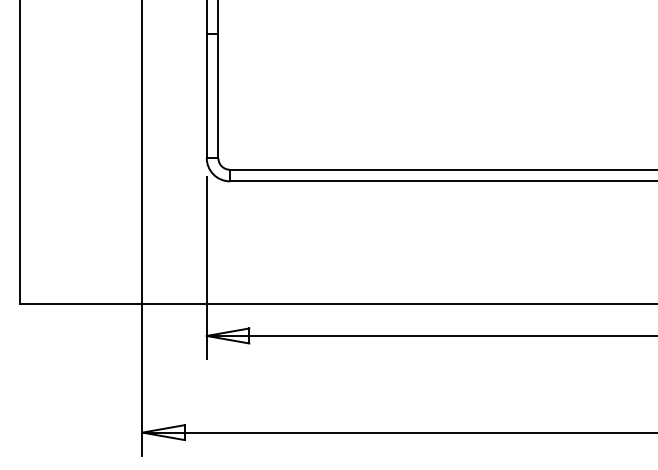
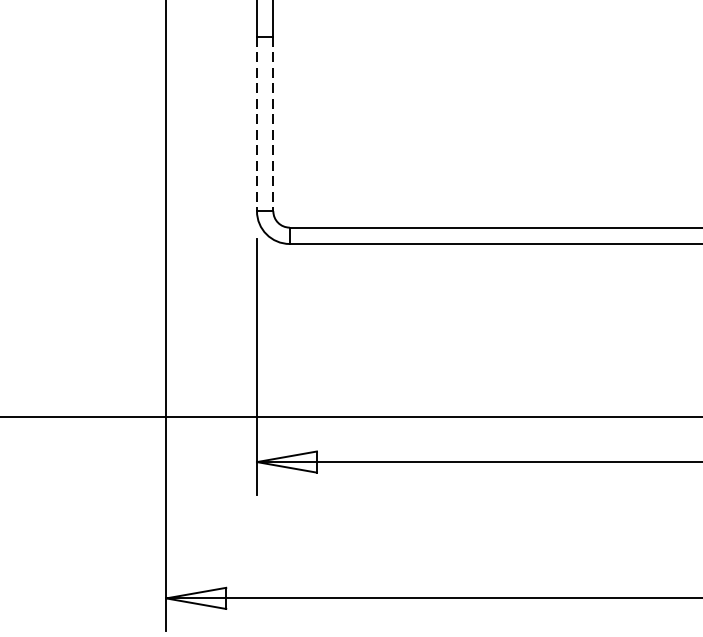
line: (206, 96) -> (256, 124), solid -> dashed
line: (218, 96) -> (273, 124), solid -> dashed

